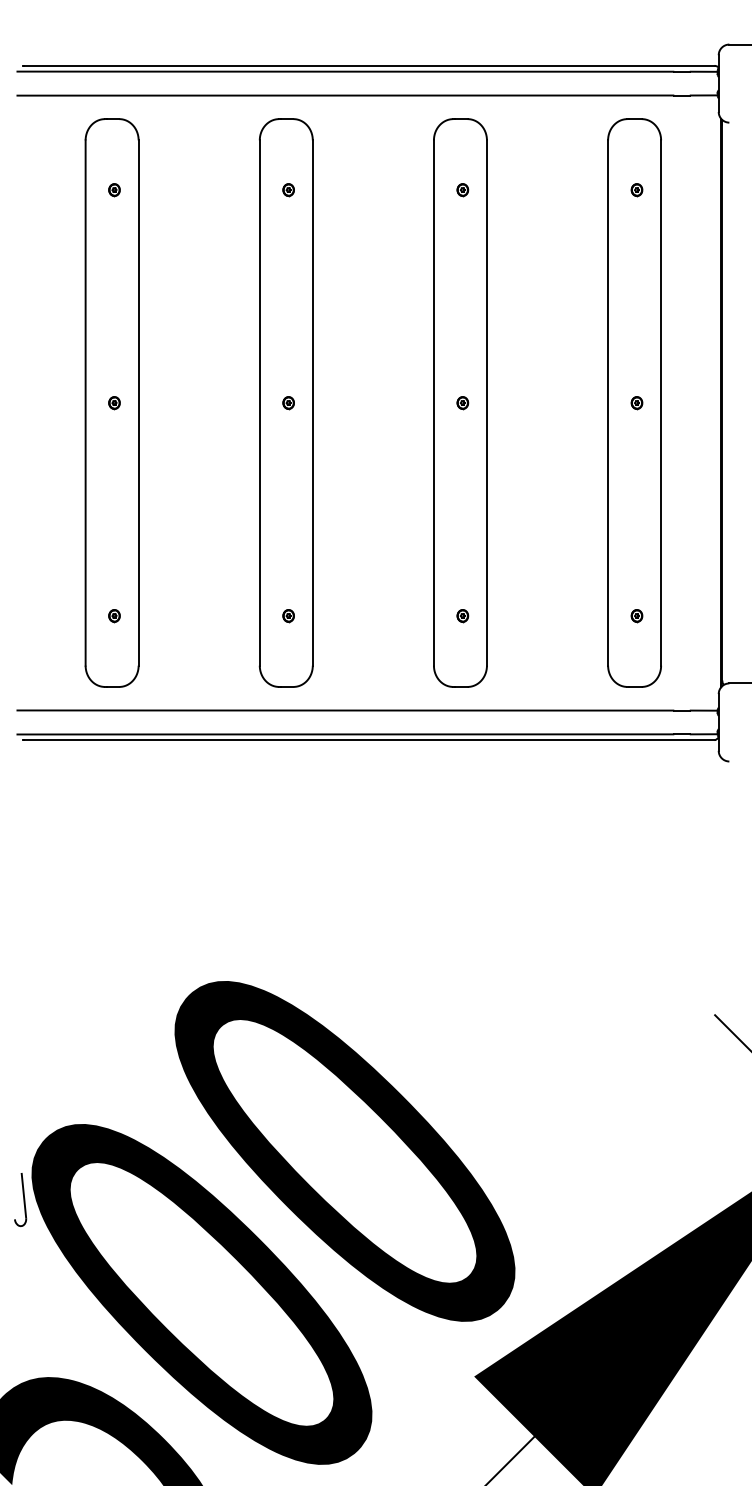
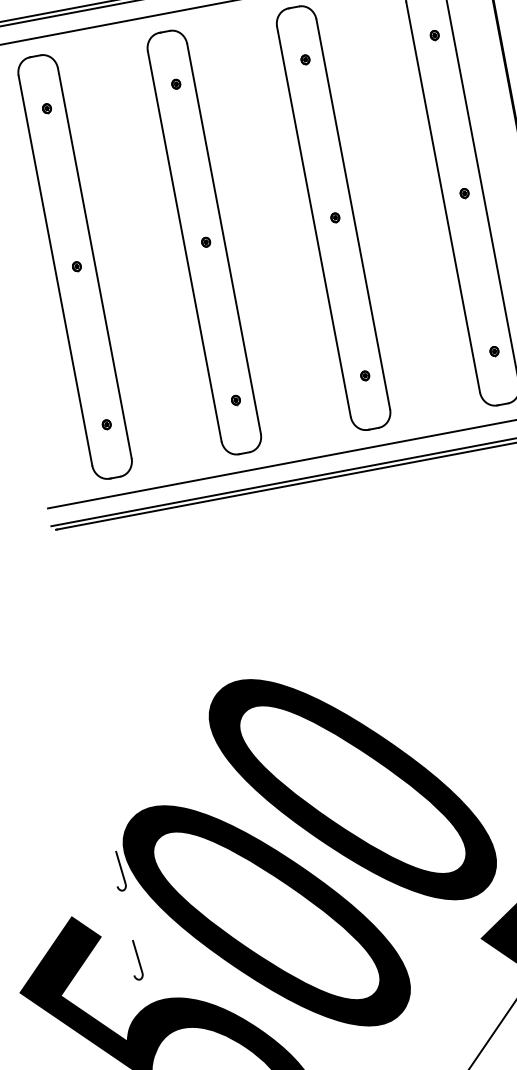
part: (20, 1320) -> (135, 960), added

